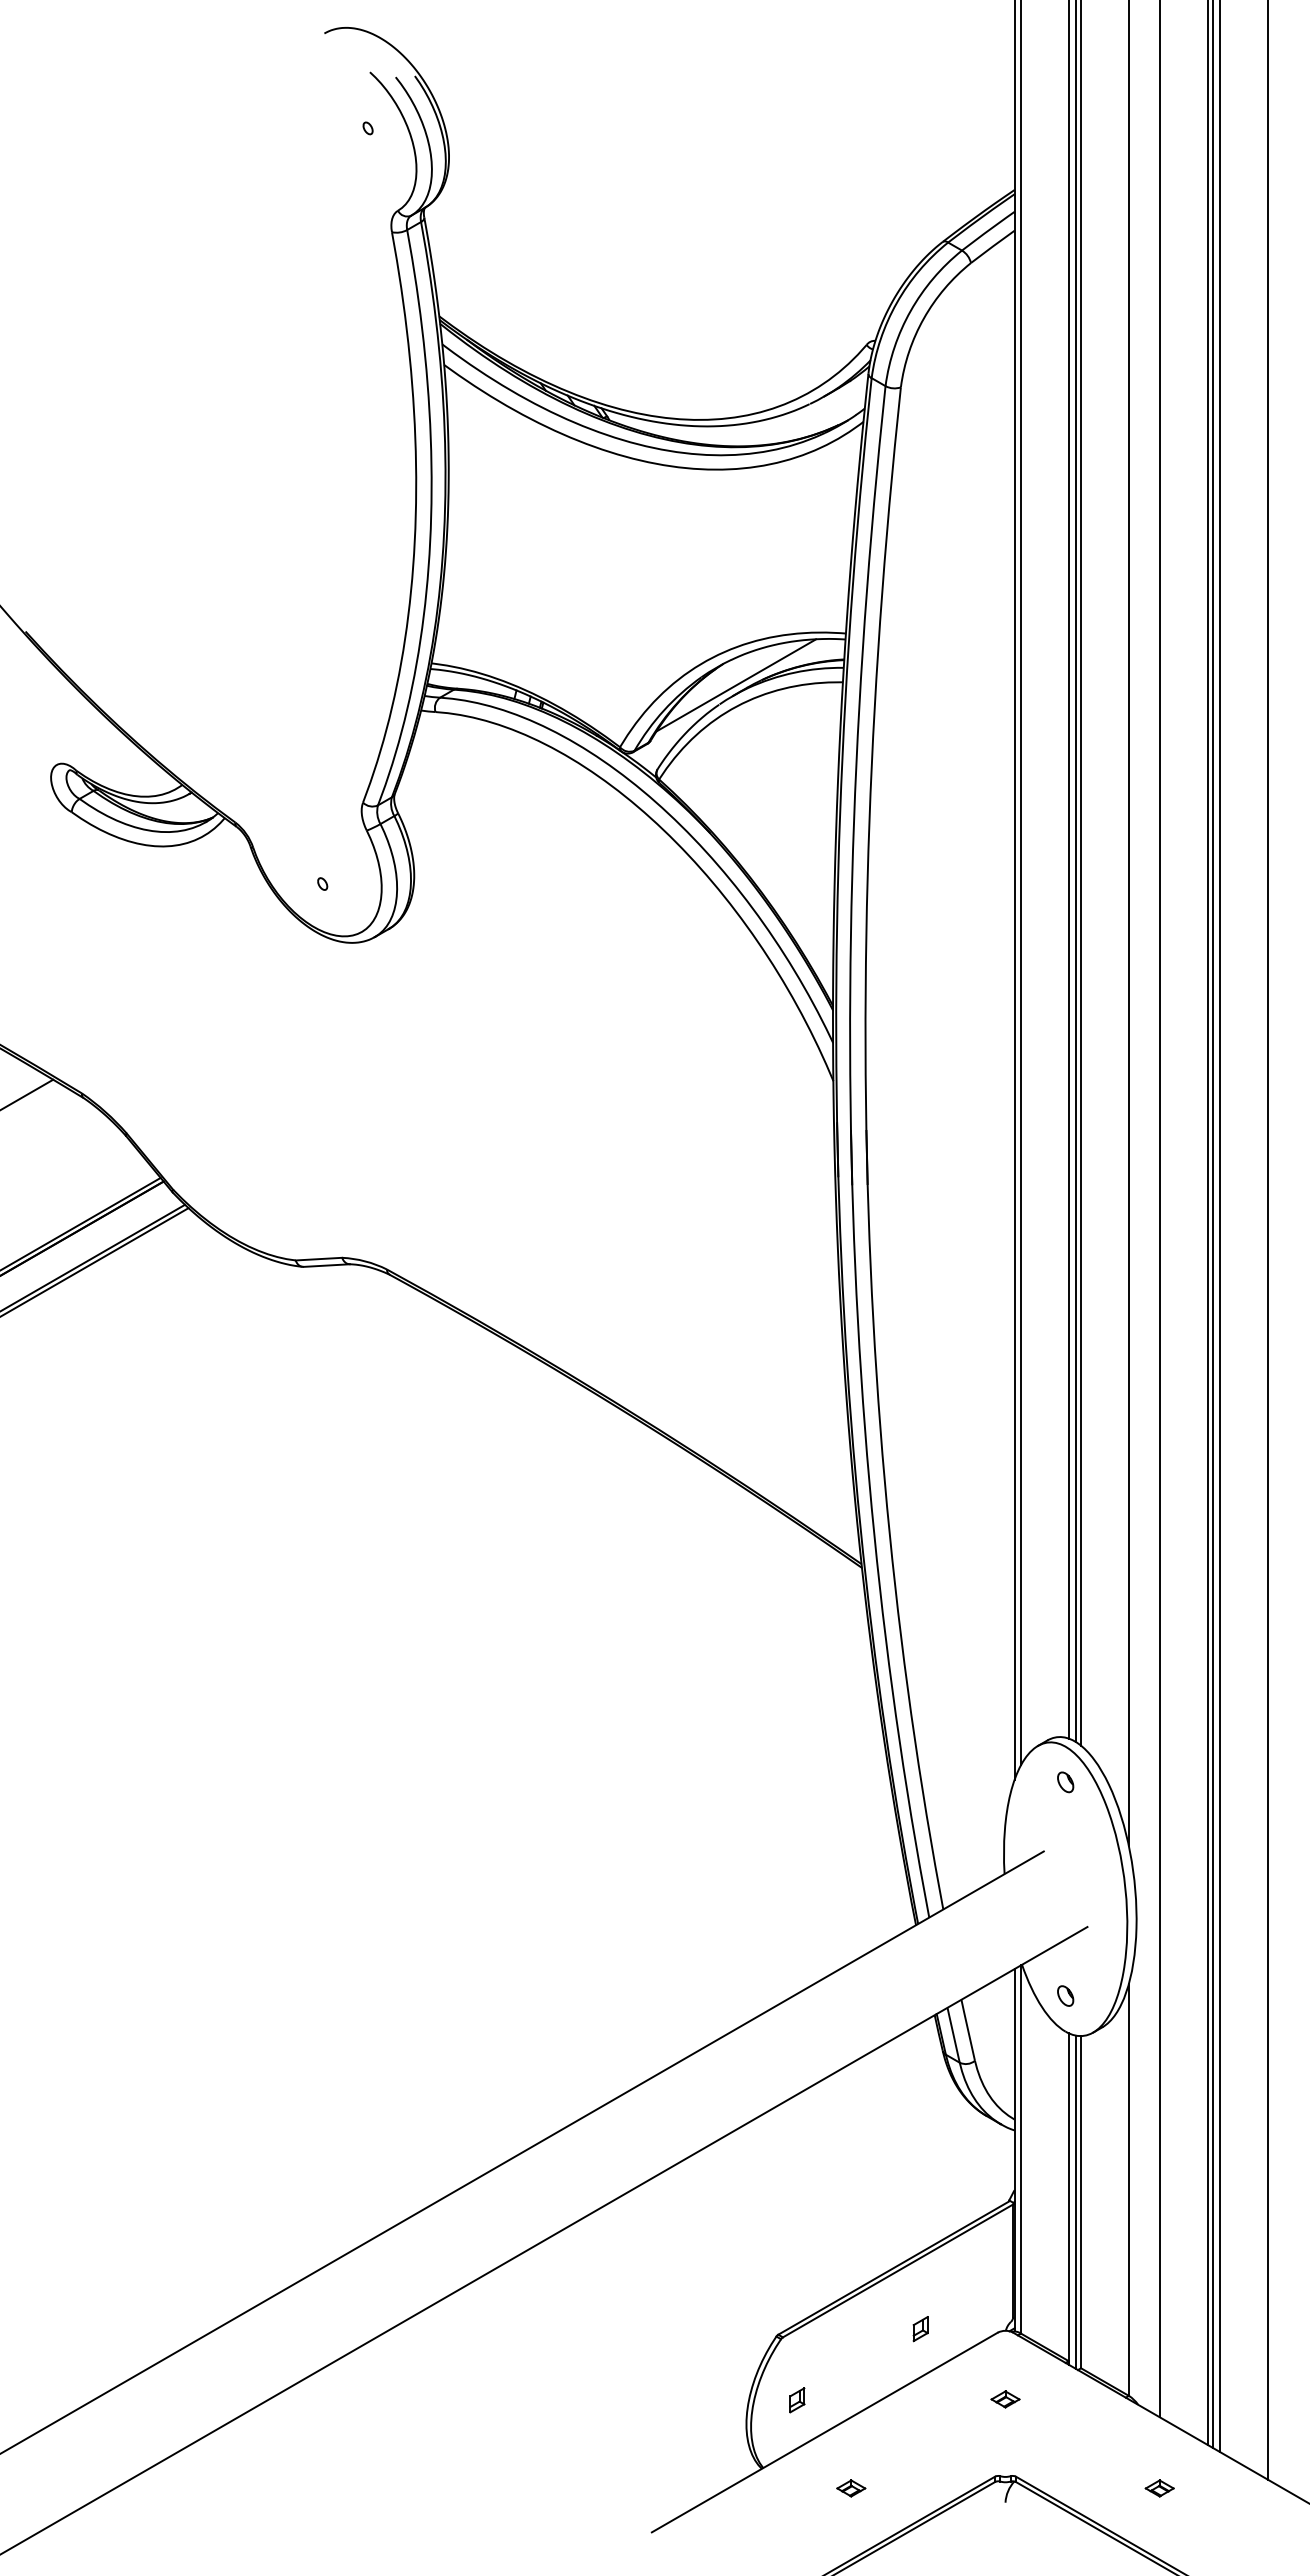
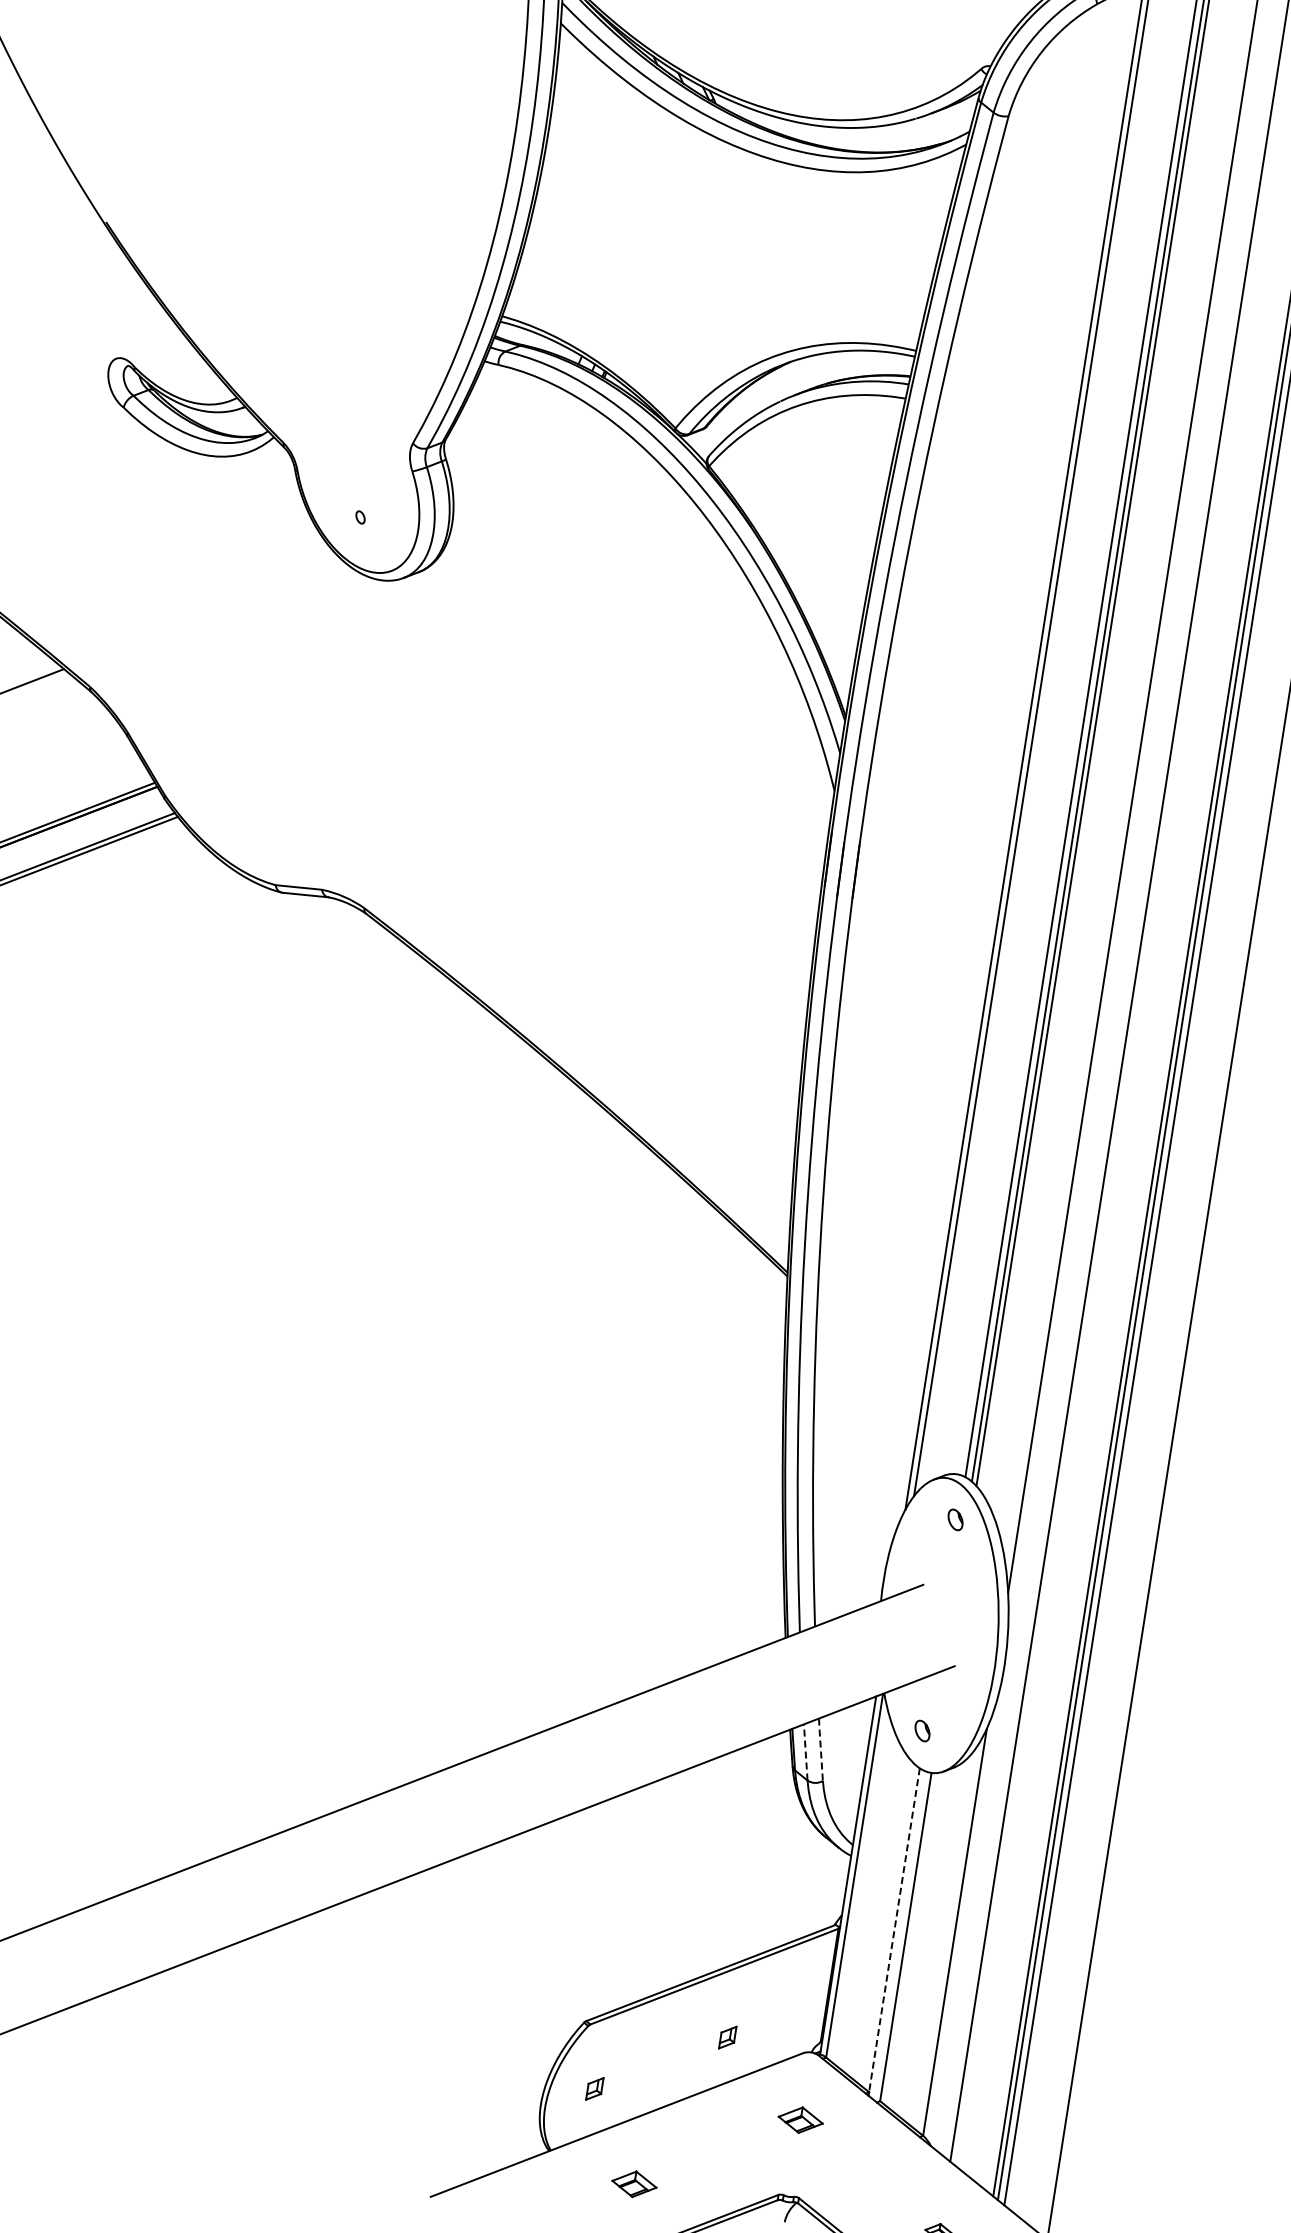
line: (736, 685) -> (800, 385), removed
line: (968, 2029) -> (821, 1749), solid -> dashed
line: (953, 2034) -> (805, 1751), solid -> dashed
line: (1068, 2199) -> (893, 1932), solid -> dashed
line: (1075, 2201) -> (900, 1935), removed
part: (1005, 2399) -> (800, 2120), size x1.6
part: (851, 2488) -> (634, 2184), size x1.6

